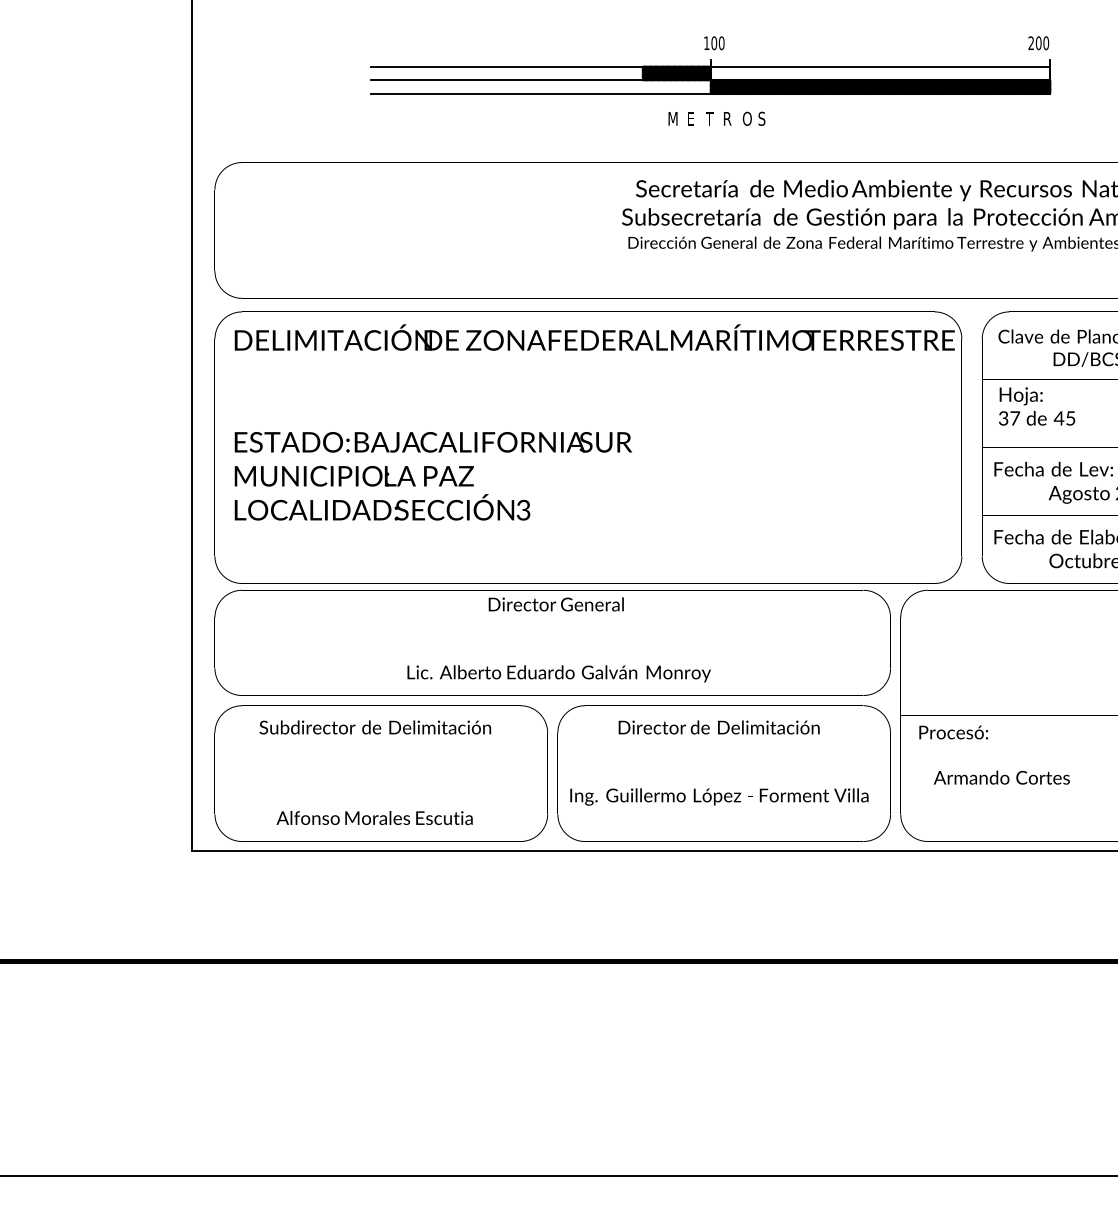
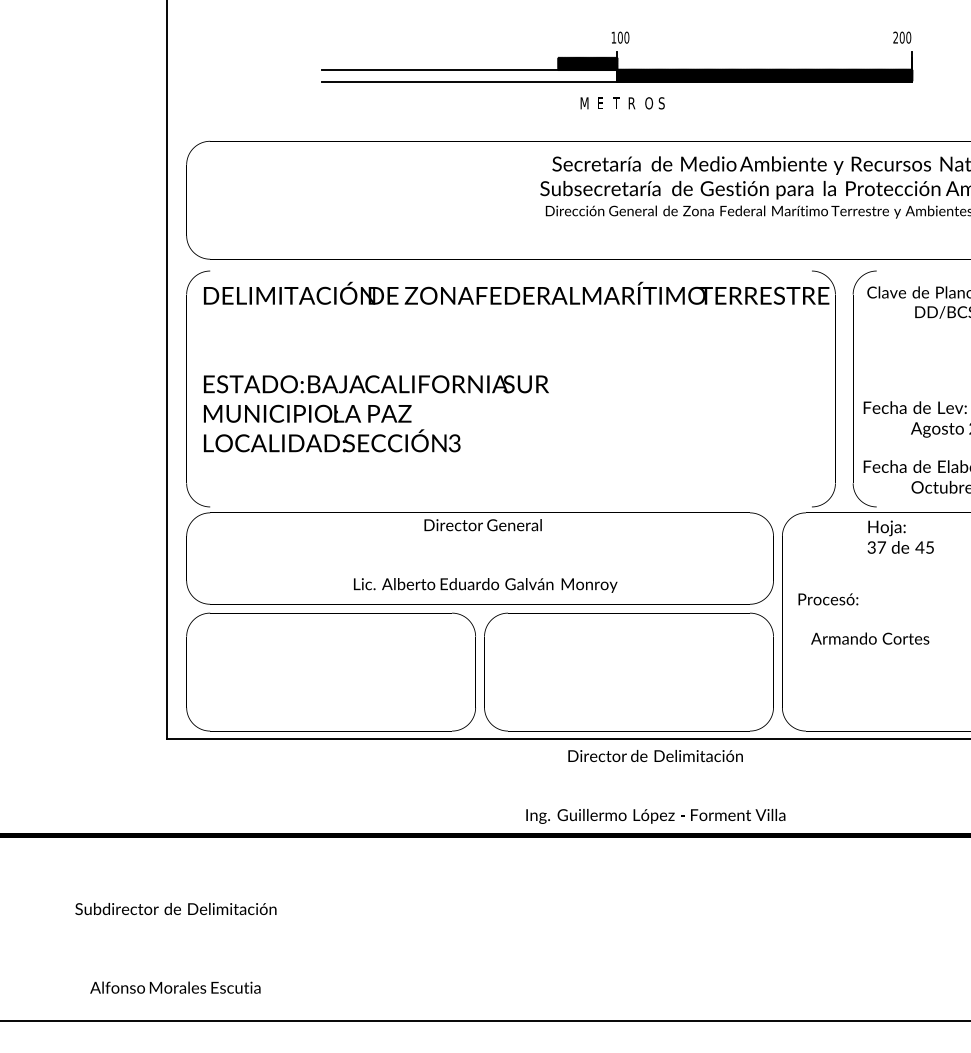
line: (710, 67) -> (617, 58), removed
text: (1036, 405) -> (900, 536), moved
text: (994, 754) -> (863, 618), moved
text: (719, 762) -> (655, 786), moved
text: (374, 772) -> (175, 948), moved

